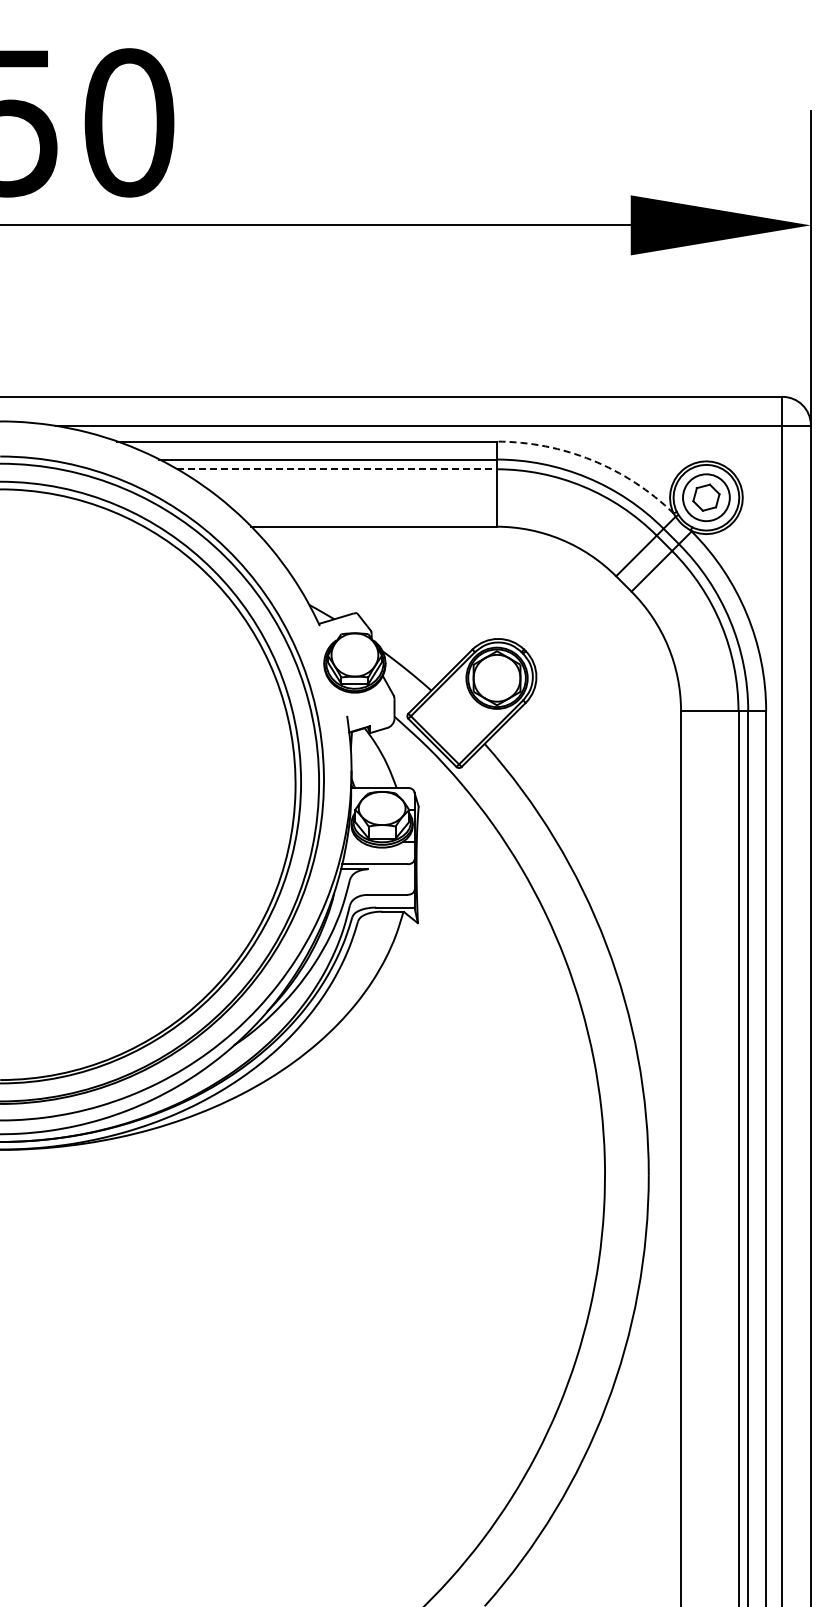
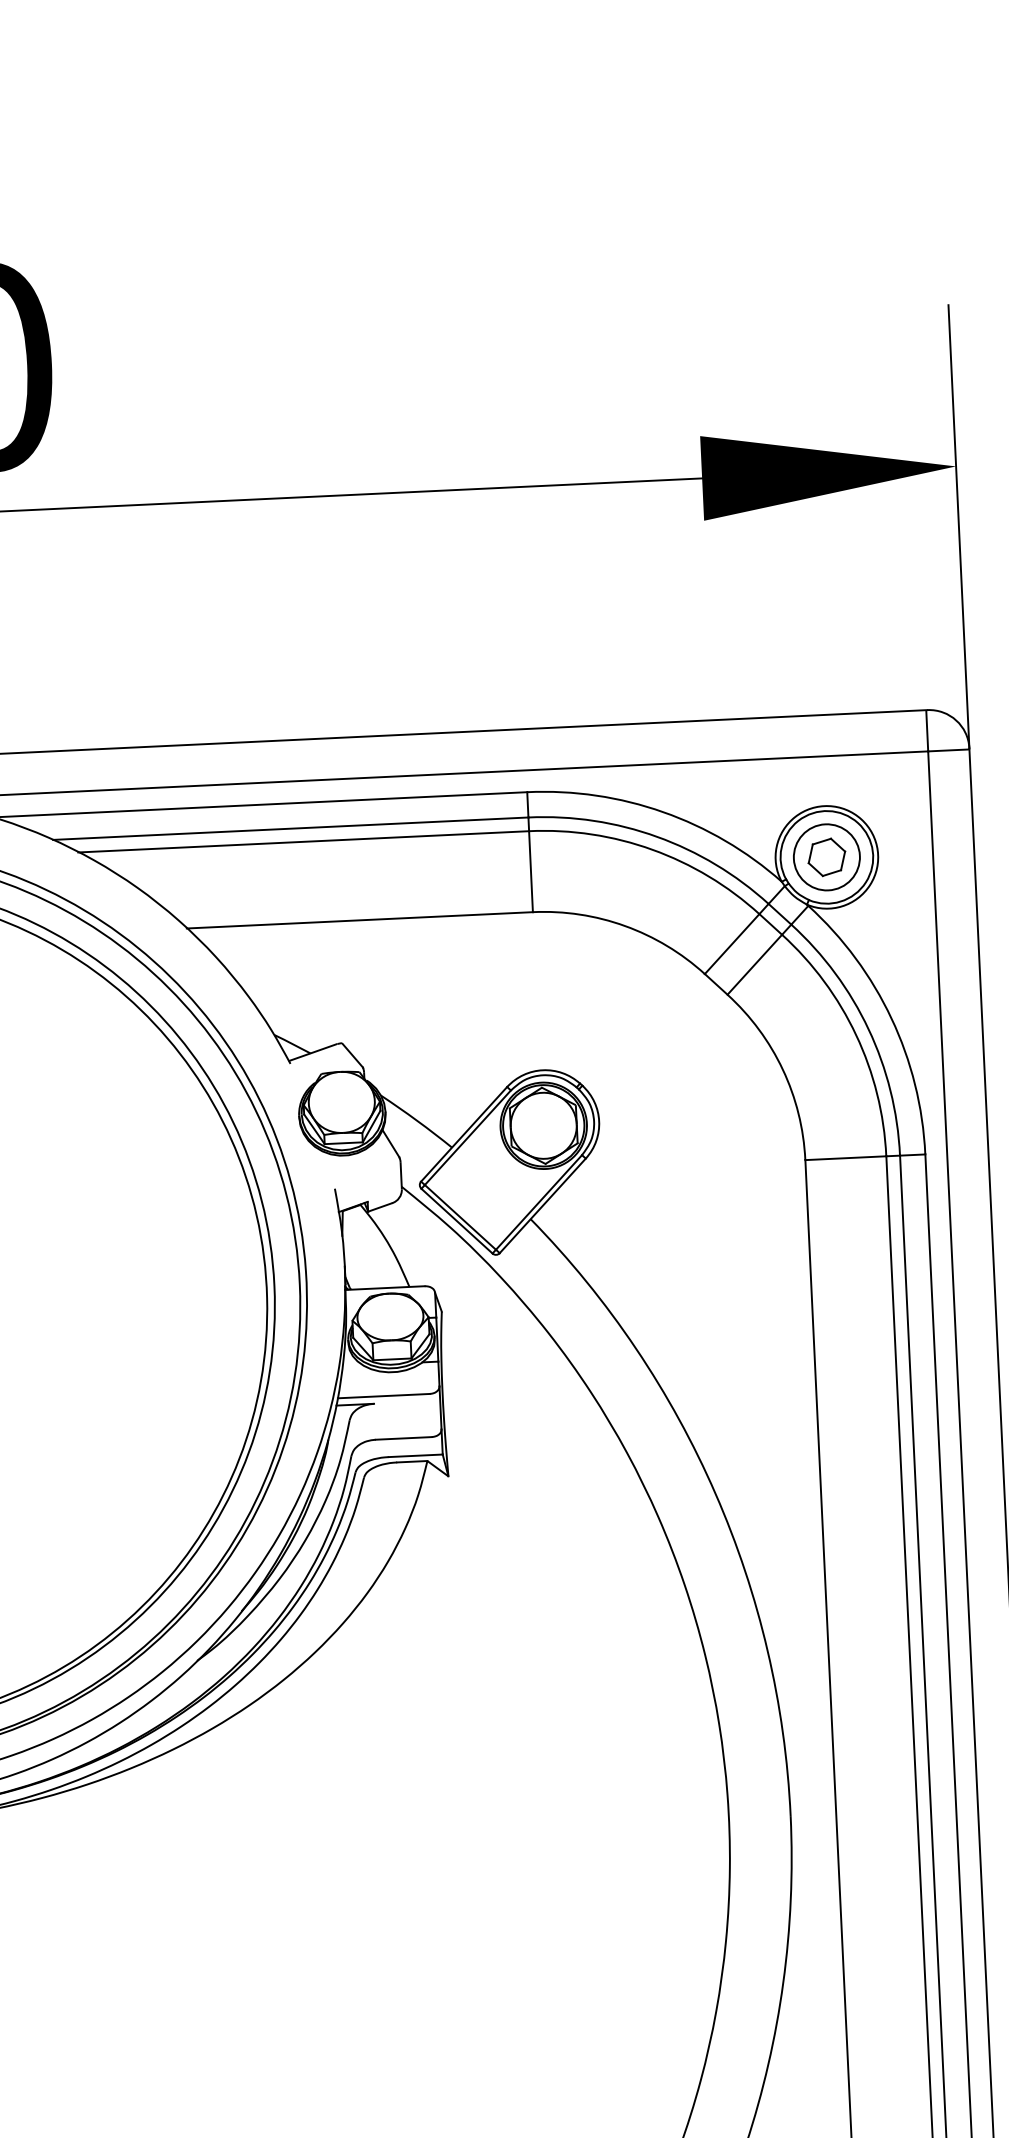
arc: (592, 460) -> (663, 812), dashed -> solid
line: (336, 469) -> (303, 842), dashed -> solid

